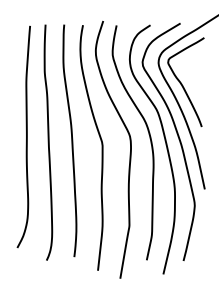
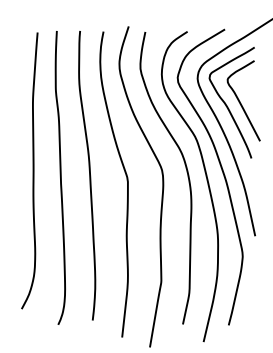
curve: (192, 81) -> (240, 101), added

